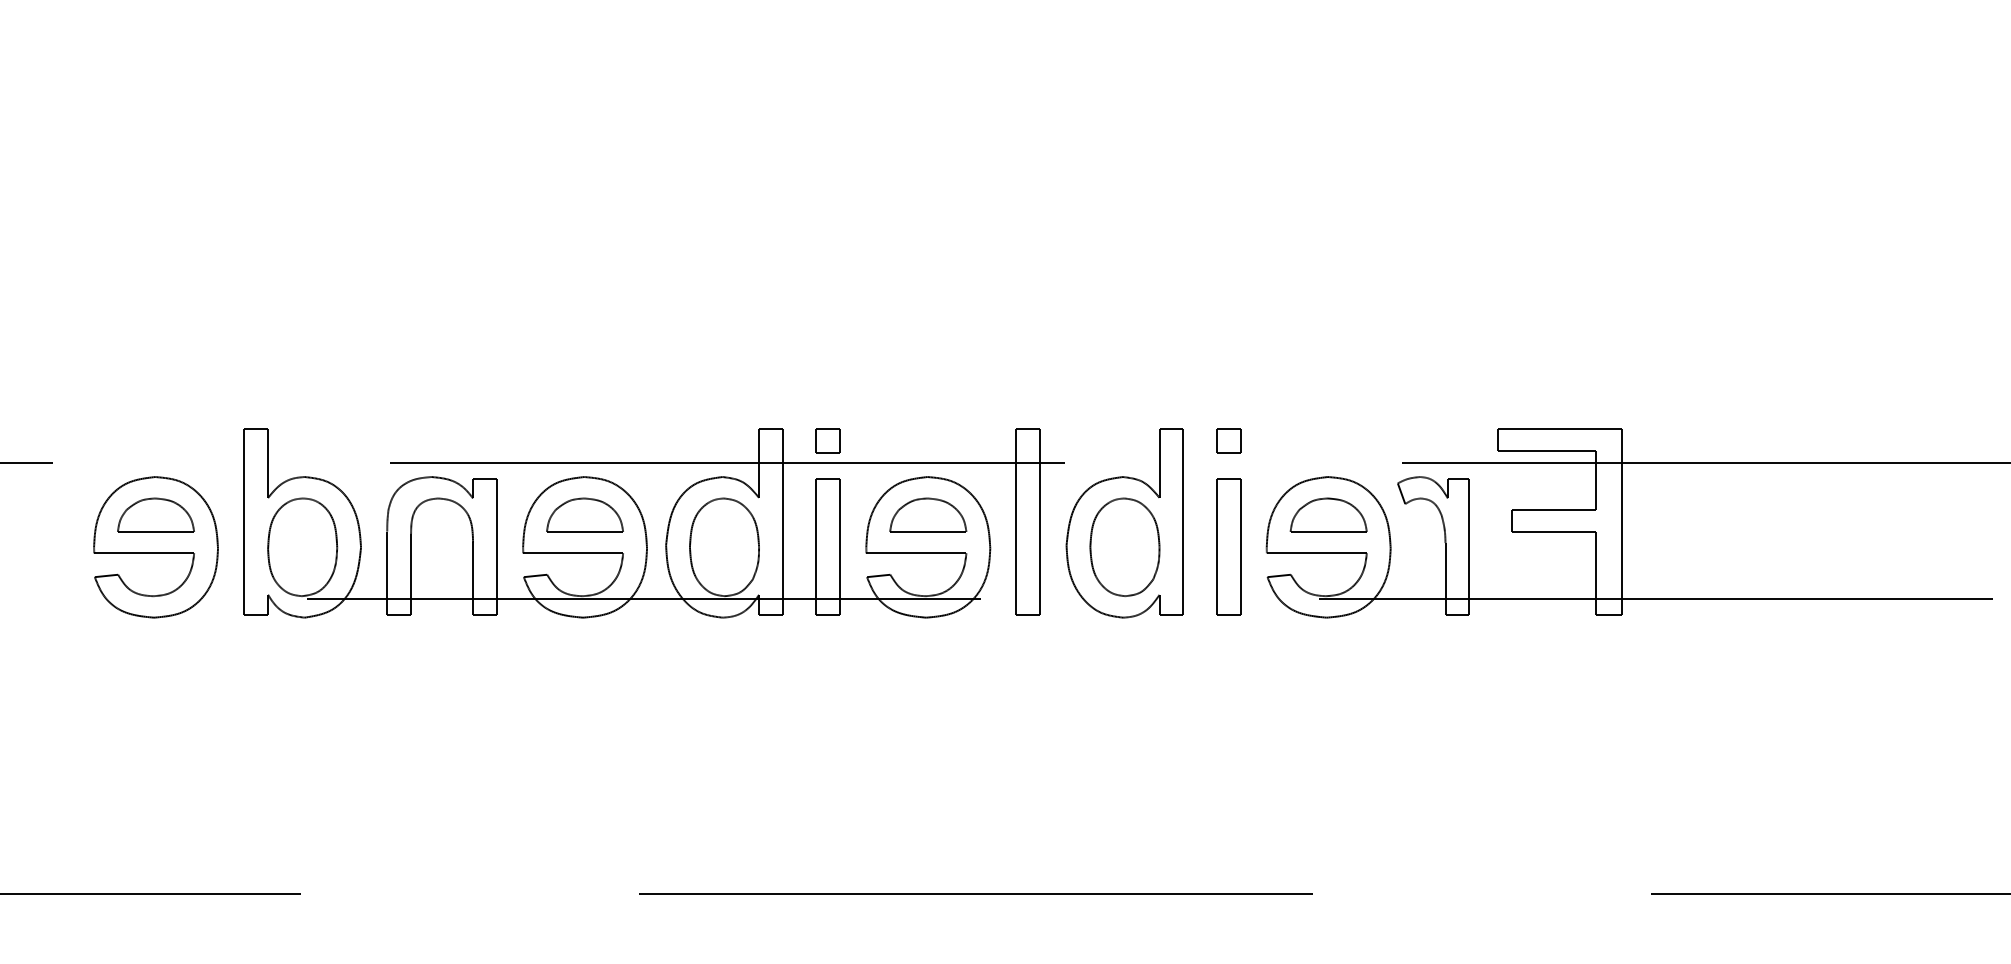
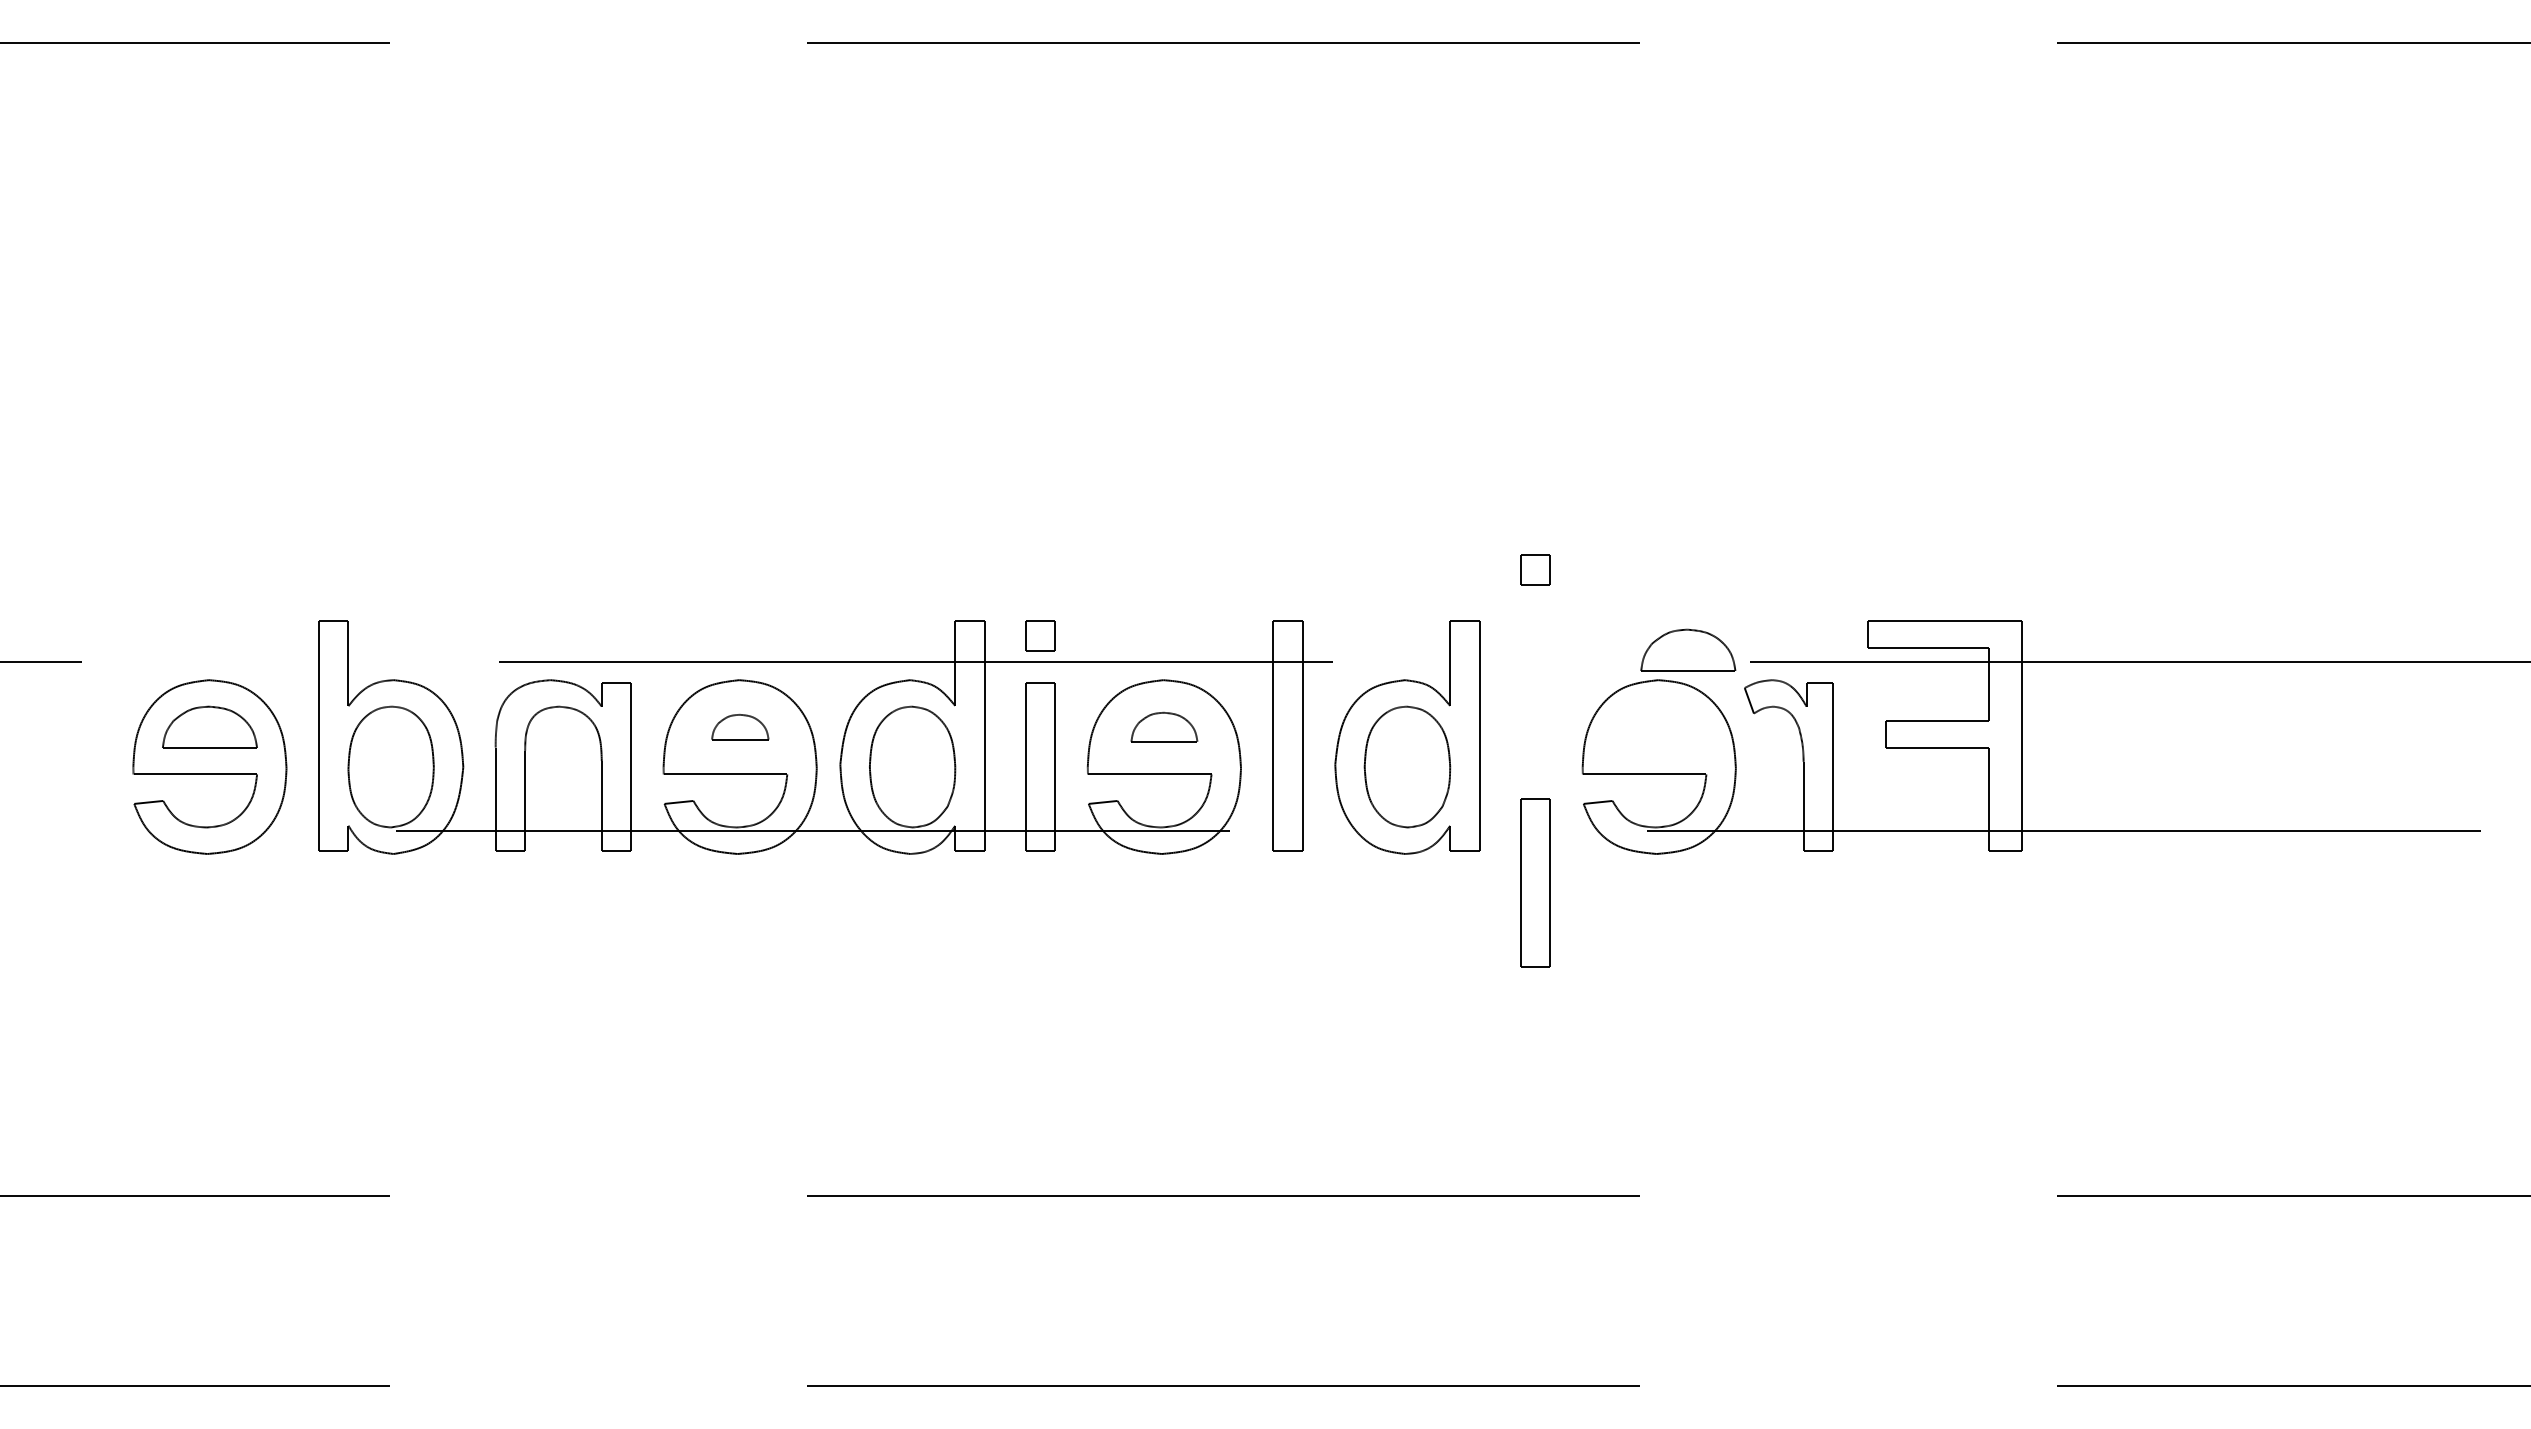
part: (1228, 440) -> (1535, 569), moved
part: (585, 514) -> (740, 726), size x0.6
part: (928, 514) -> (1164, 726), size x0.7
part: (1328, 514) -> (1688, 649), moved
part: (1228, 546) -> (1535, 882), moved

